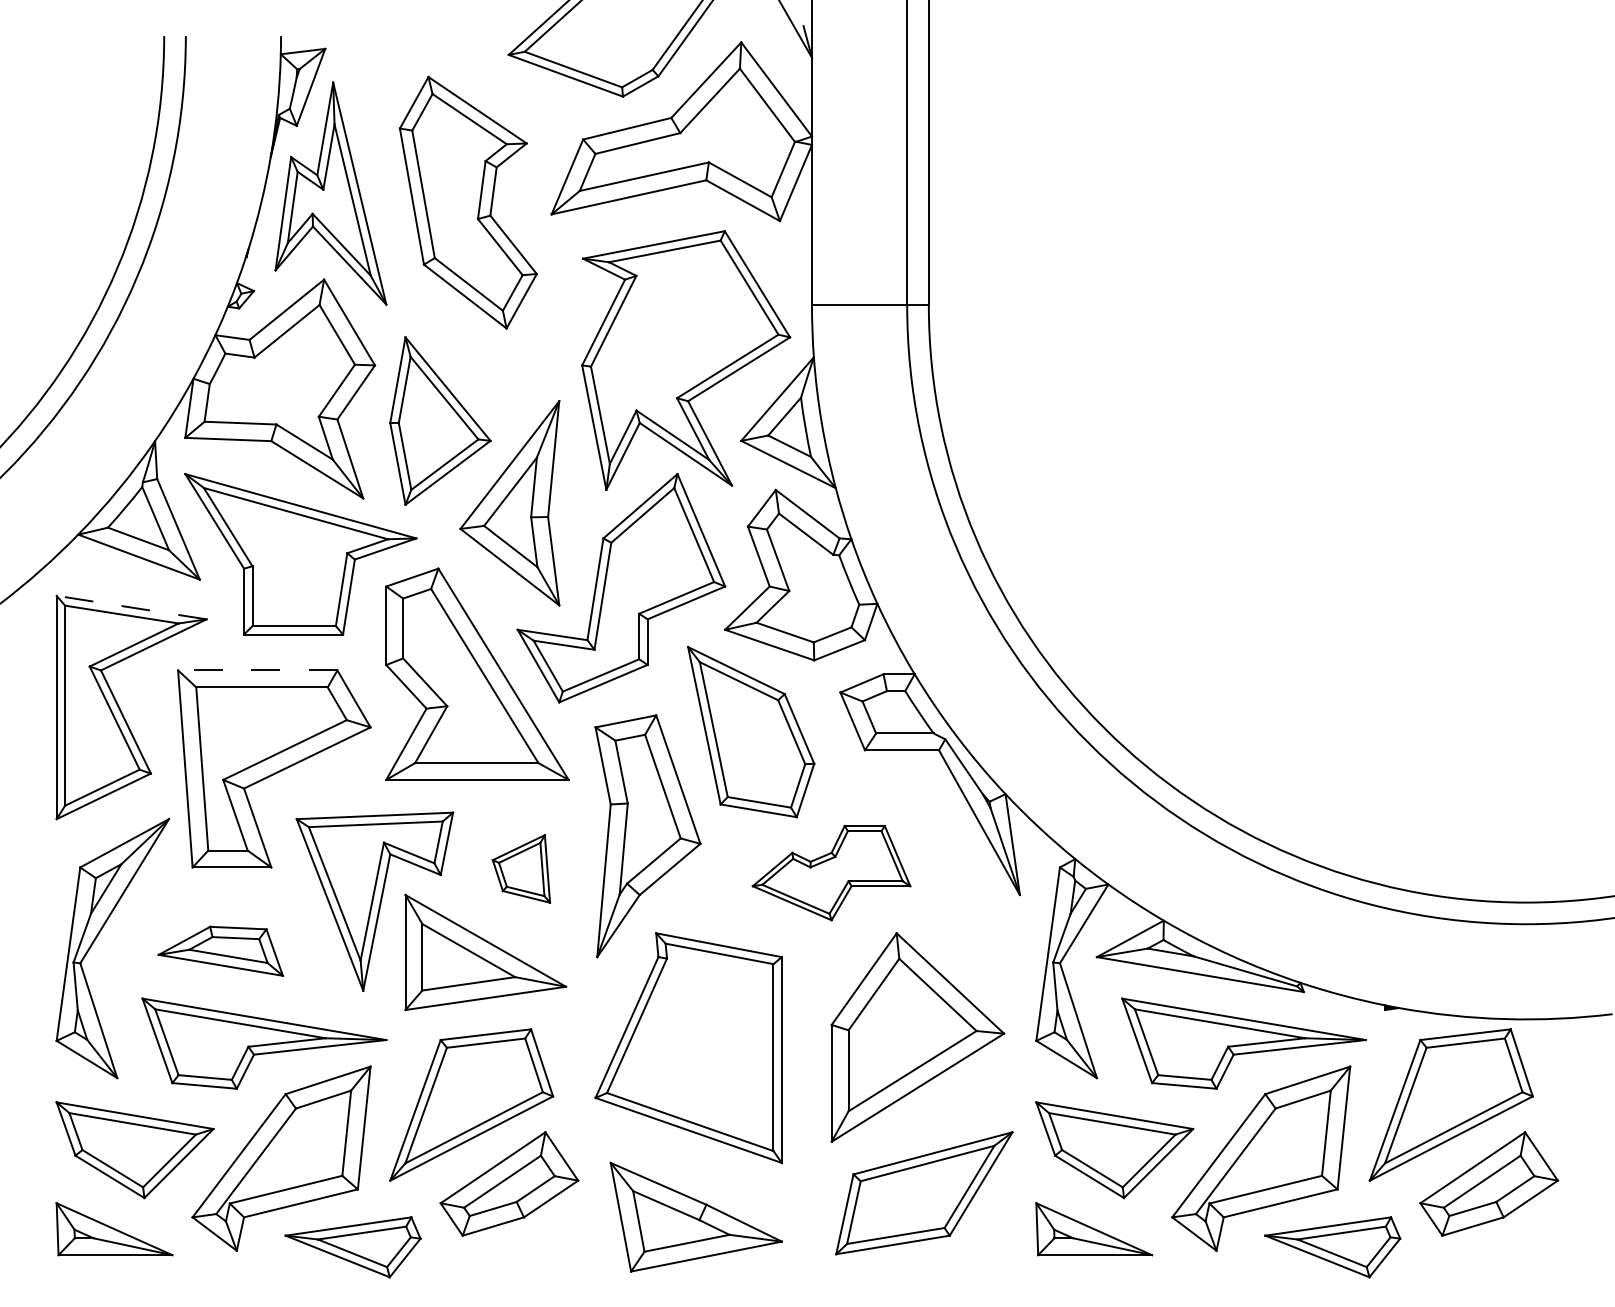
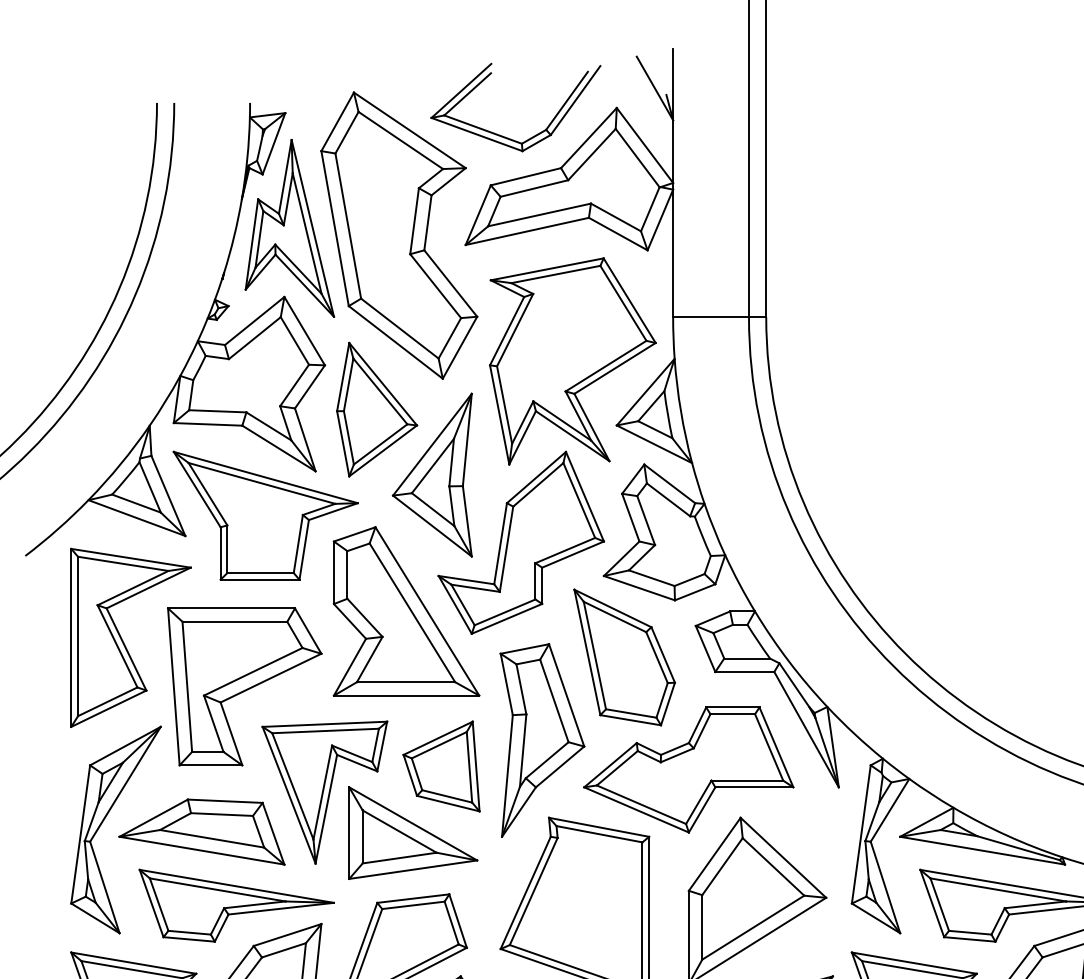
part: (468, 202) -> (399, 235), size x1.43
line: (131, 607) -> (130, 558), dashed -> solid
line: (257, 670) -> (231, 608), dashed -> solid
part: (521, 868) -> (441, 766), size x1.67
part: (831, 872) -> (688, 769), size x1.67
part: (220, 951) -> (201, 832), size x1.67

